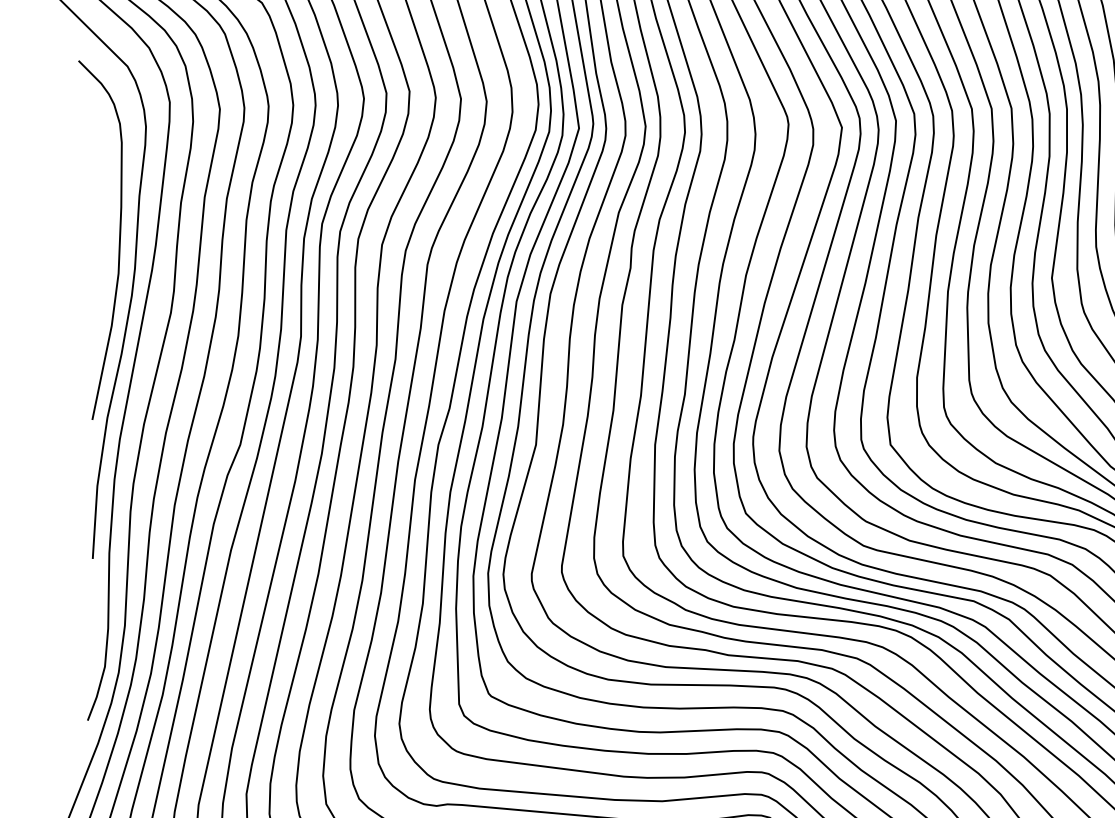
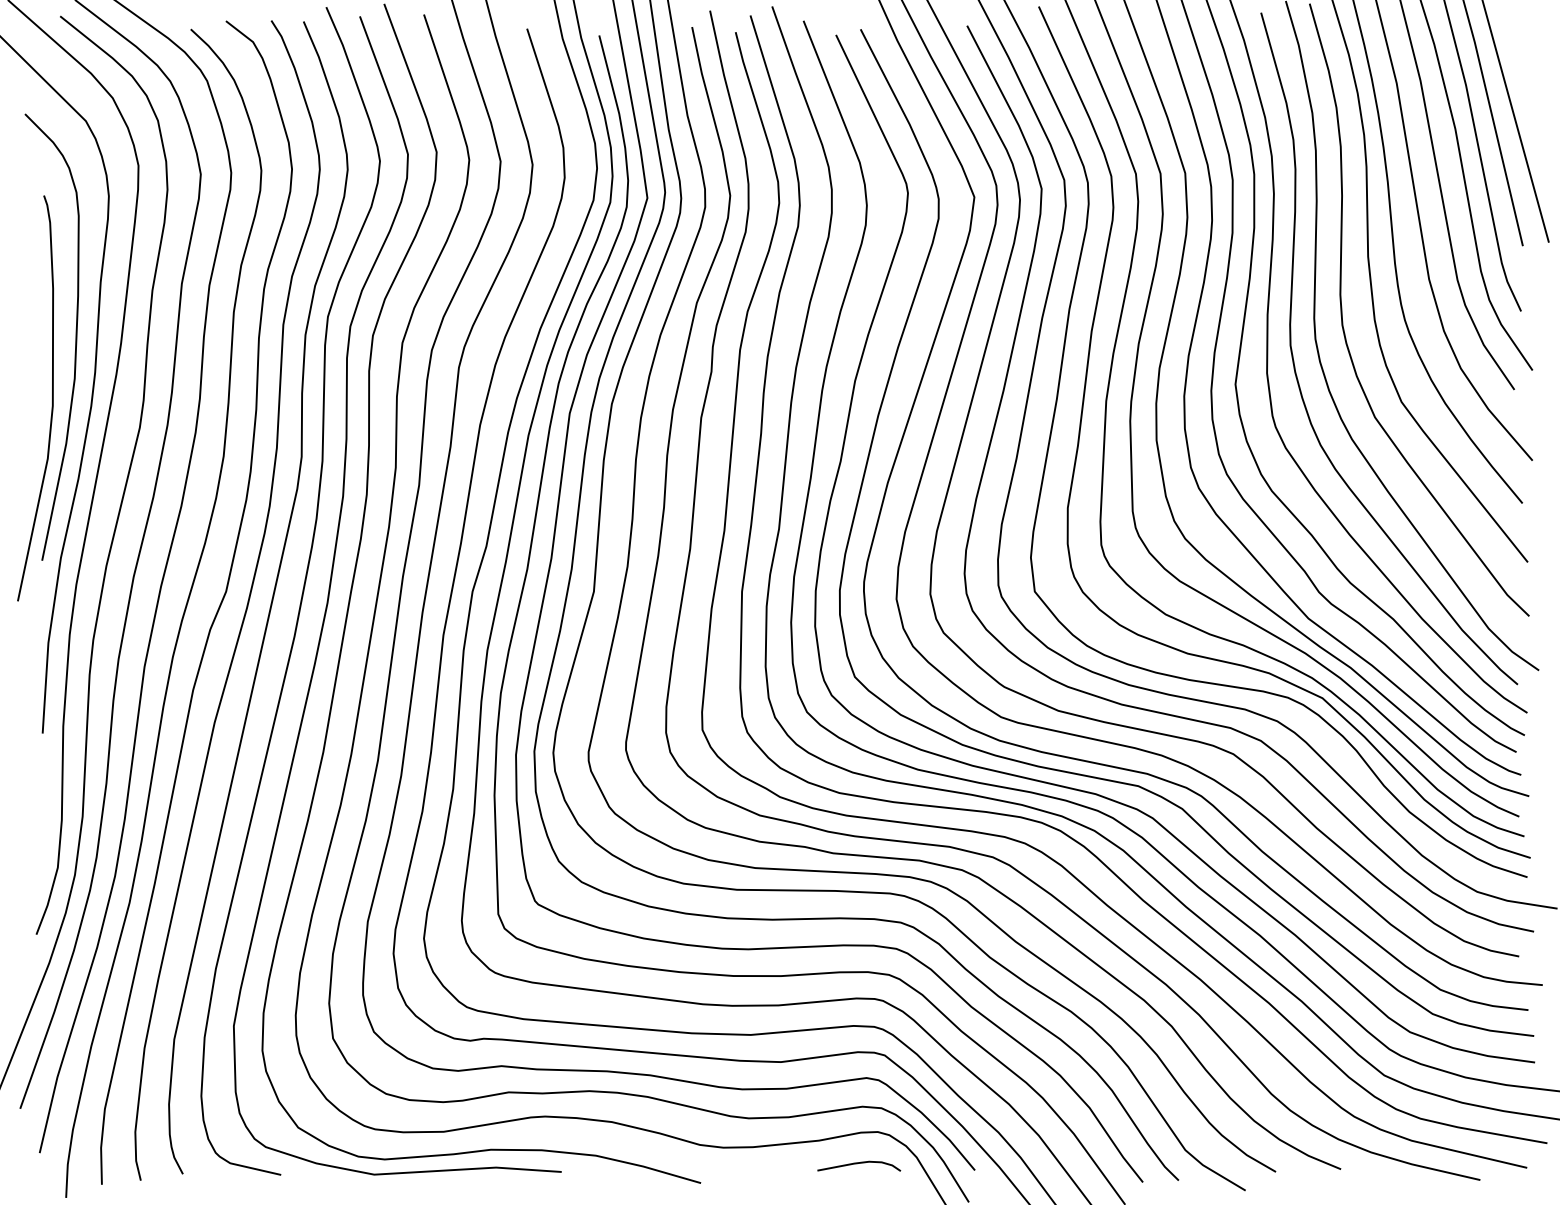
curve: (100, 289) -> (52, 398), added

